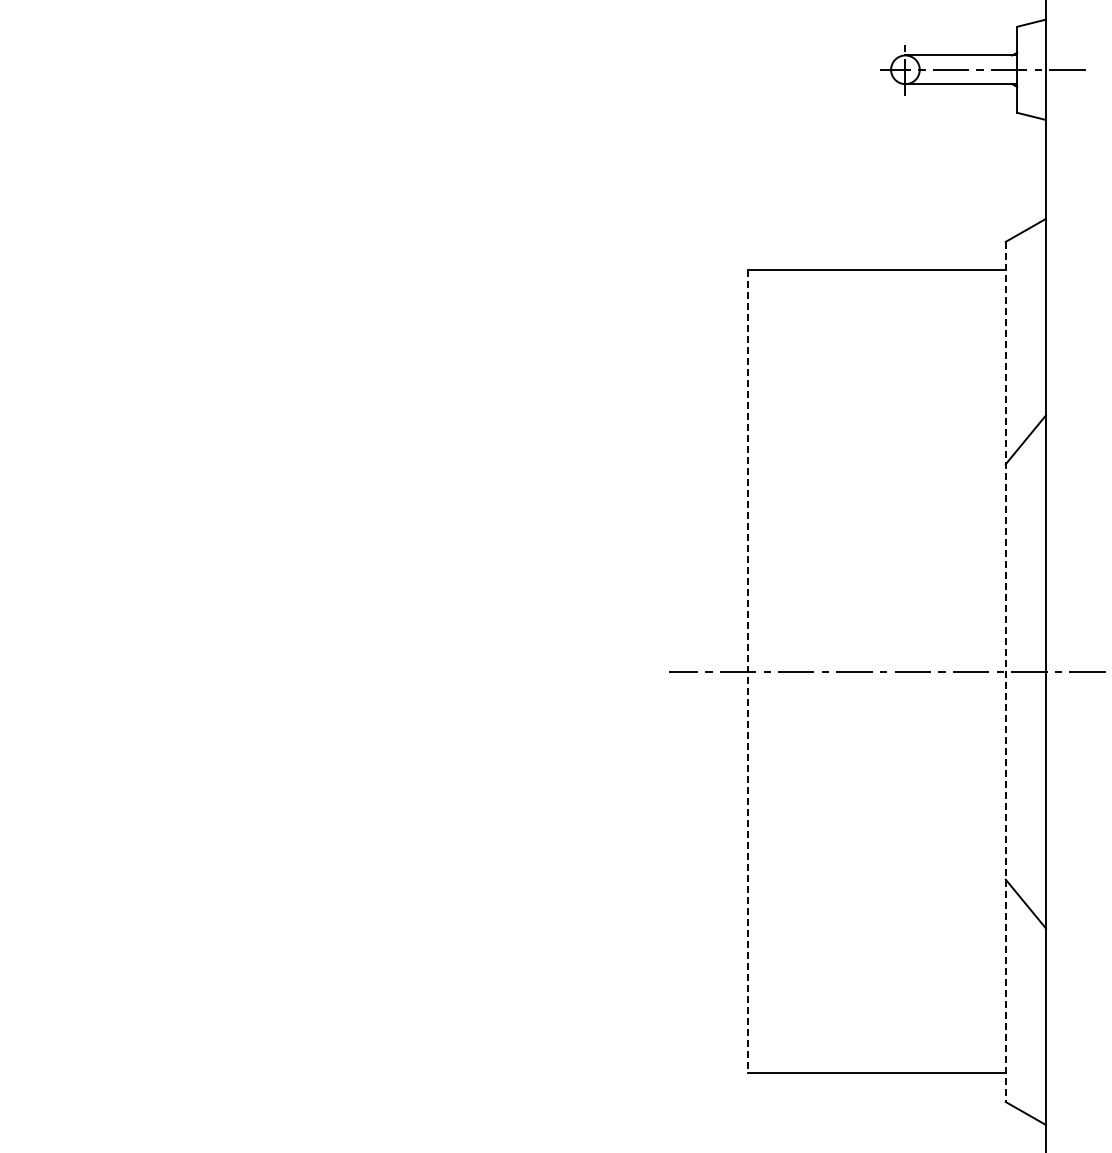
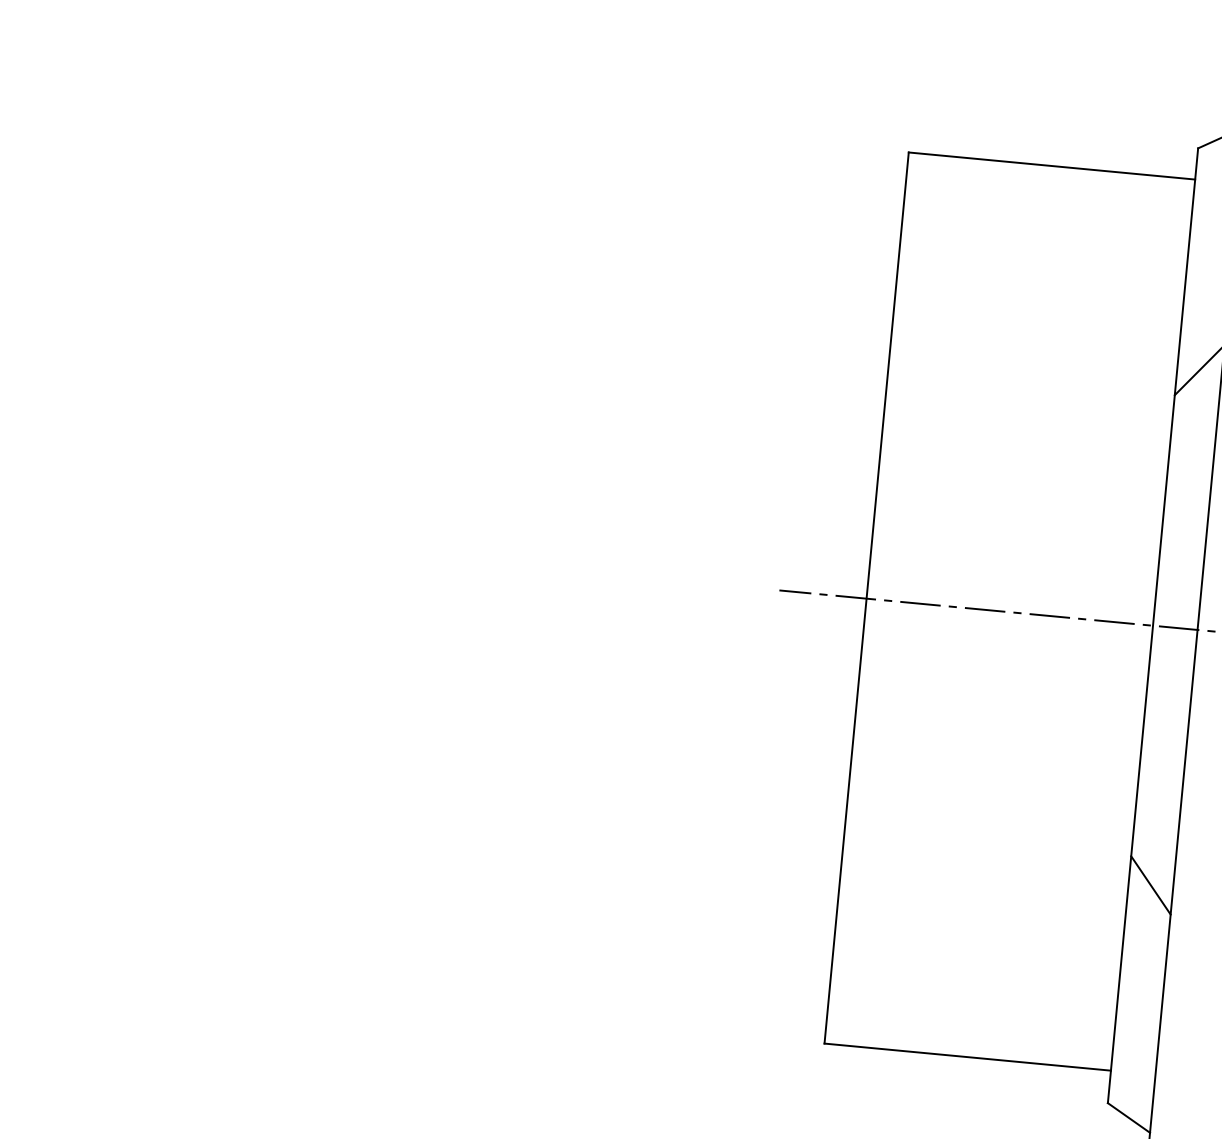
line: (747, 671) -> (866, 598), dashed -> solid
line: (1005, 672) -> (1152, 626), dashed -> solid

